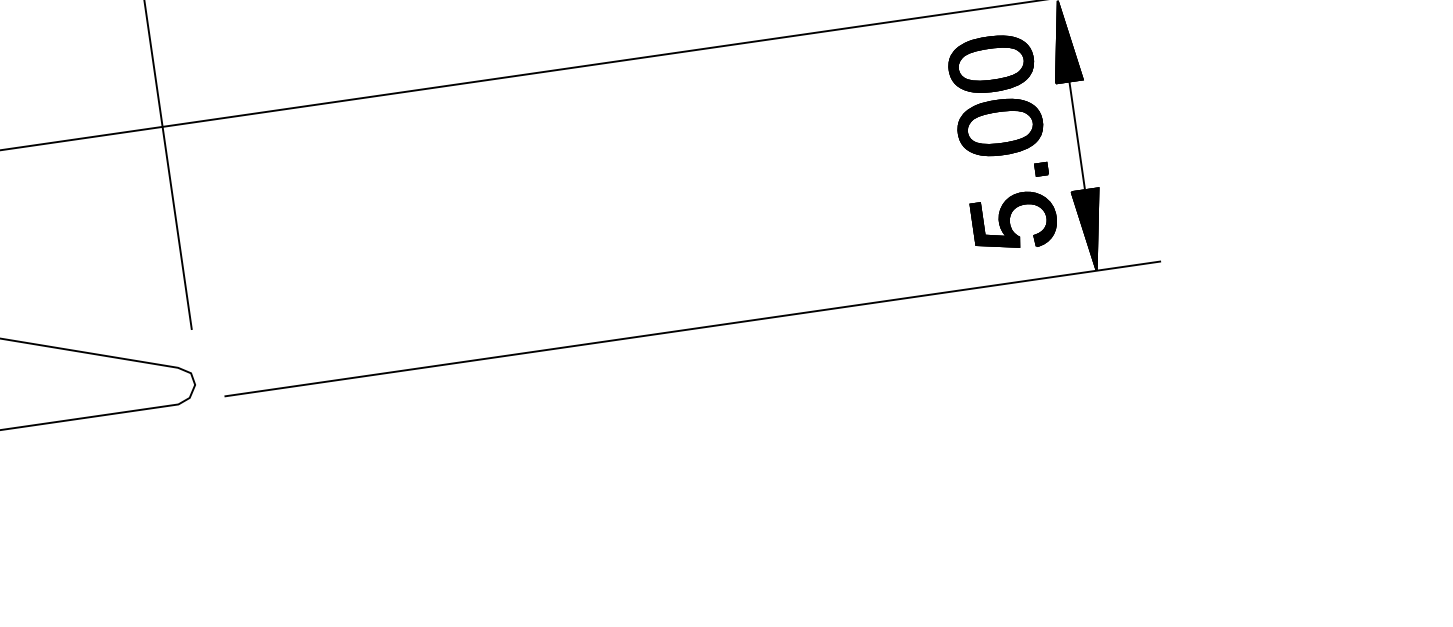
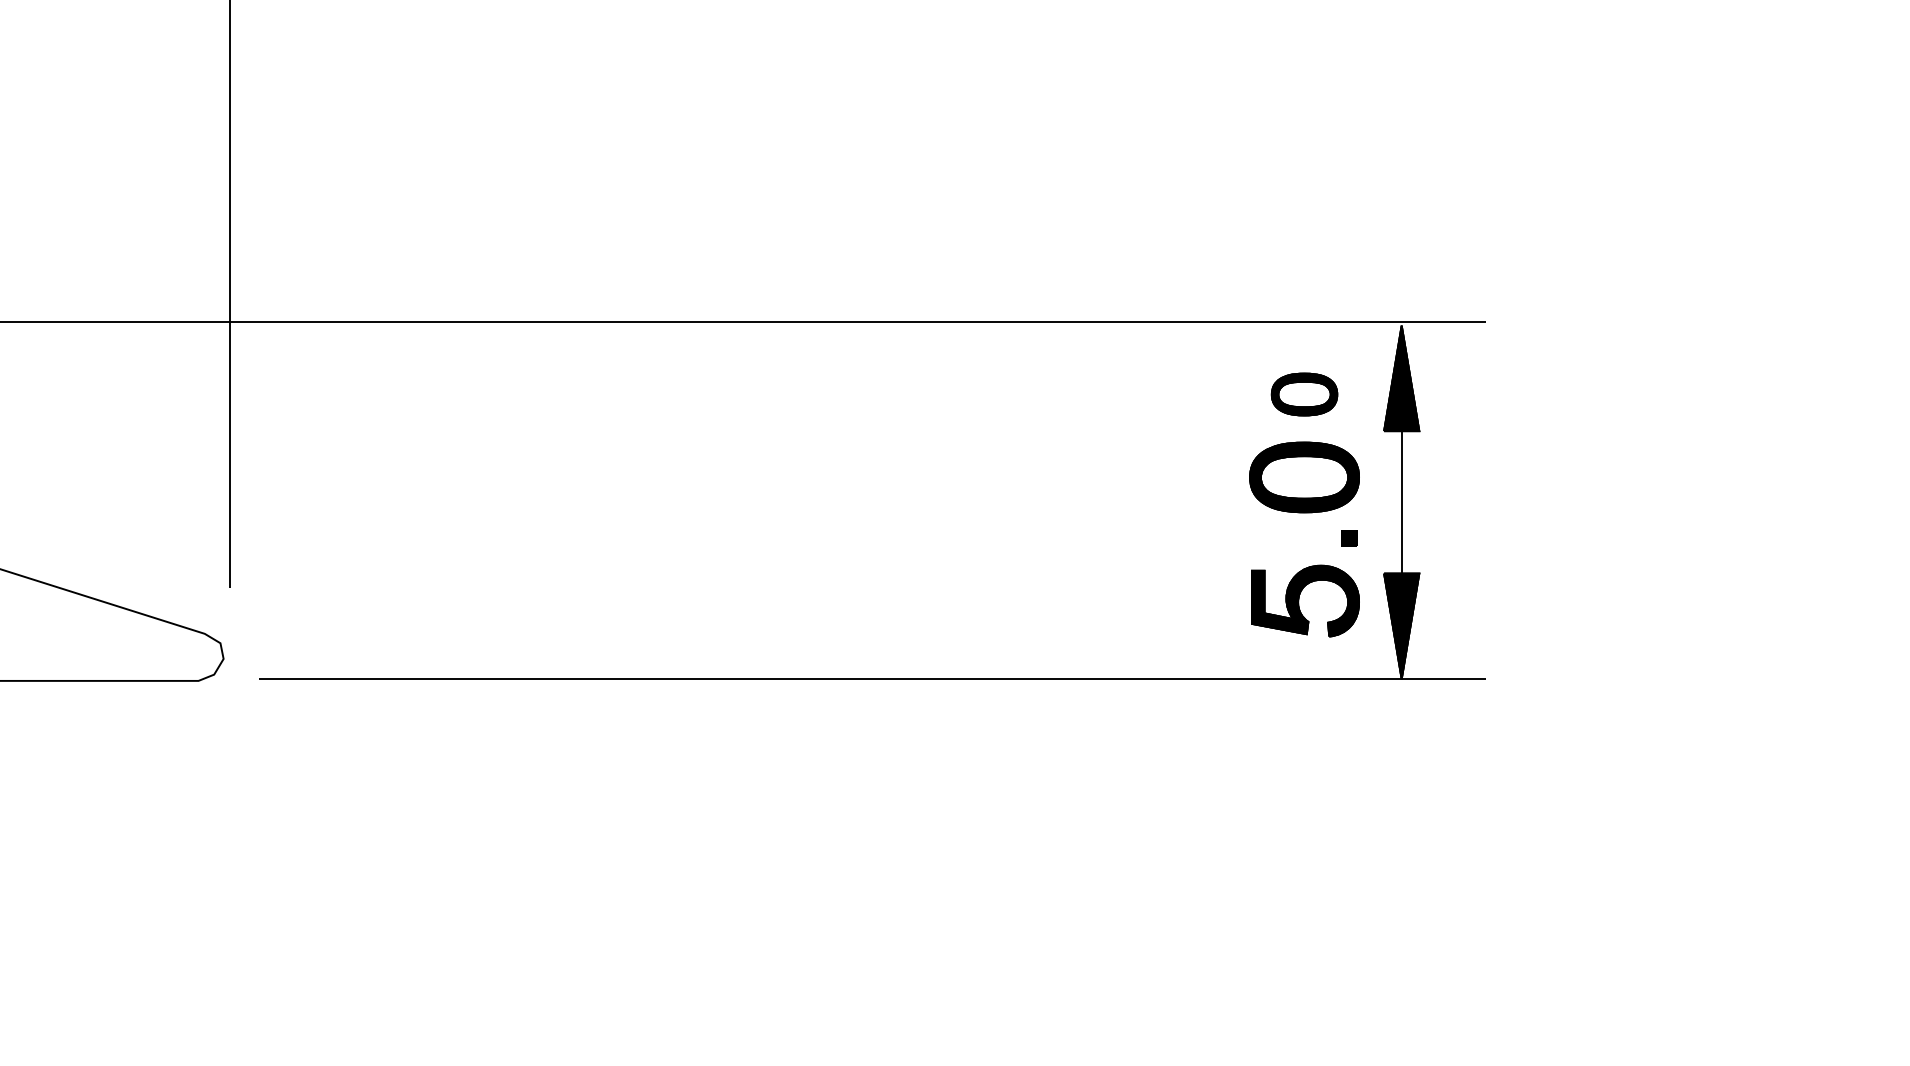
part: (991, 64) -> (1304, 394), size x0.6

